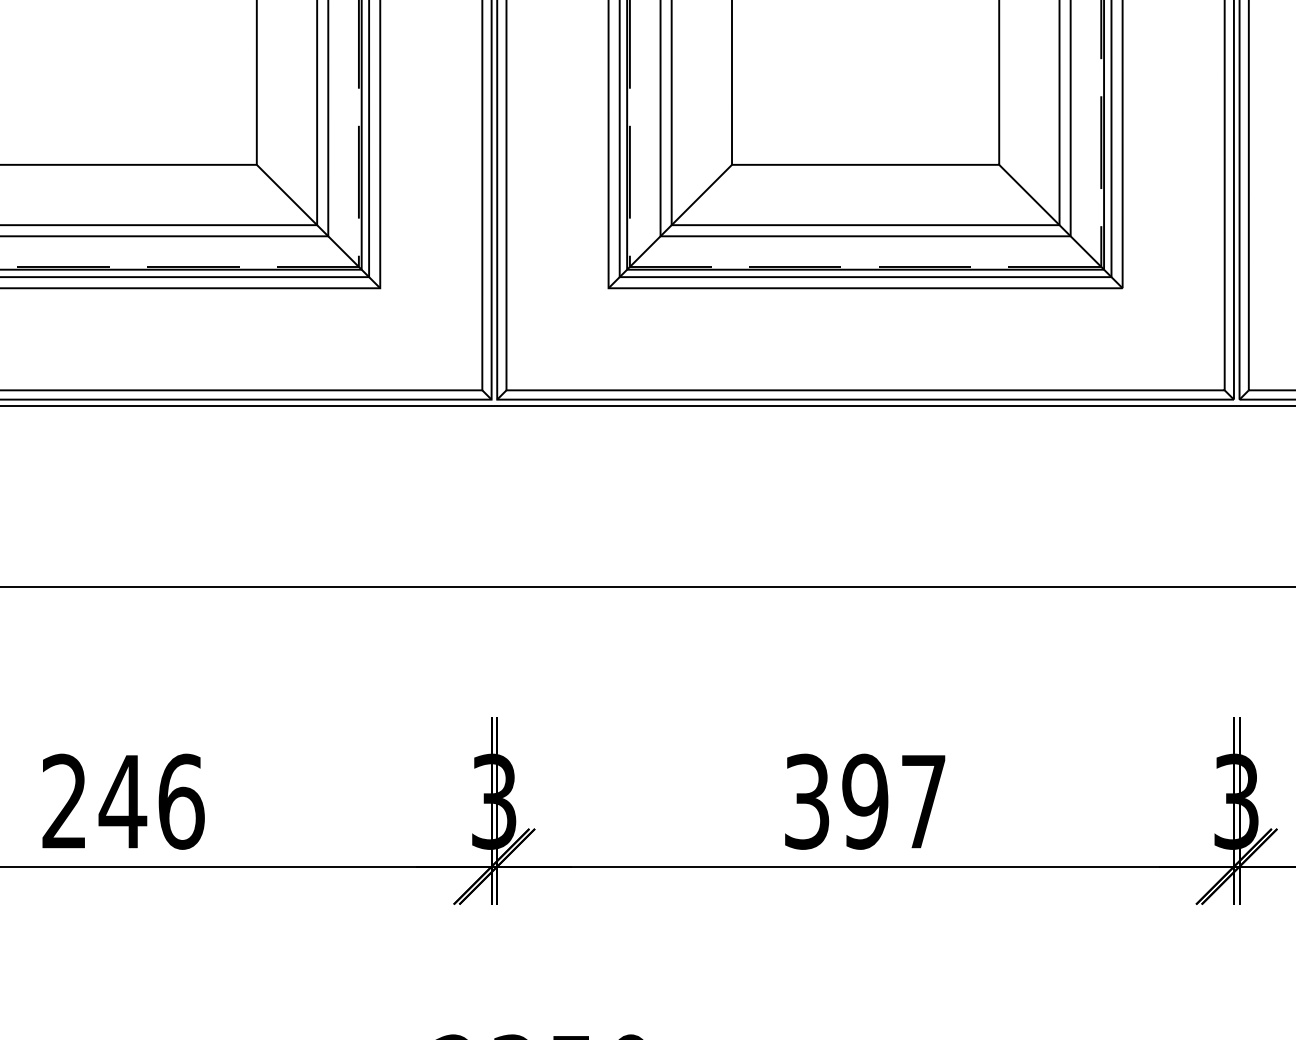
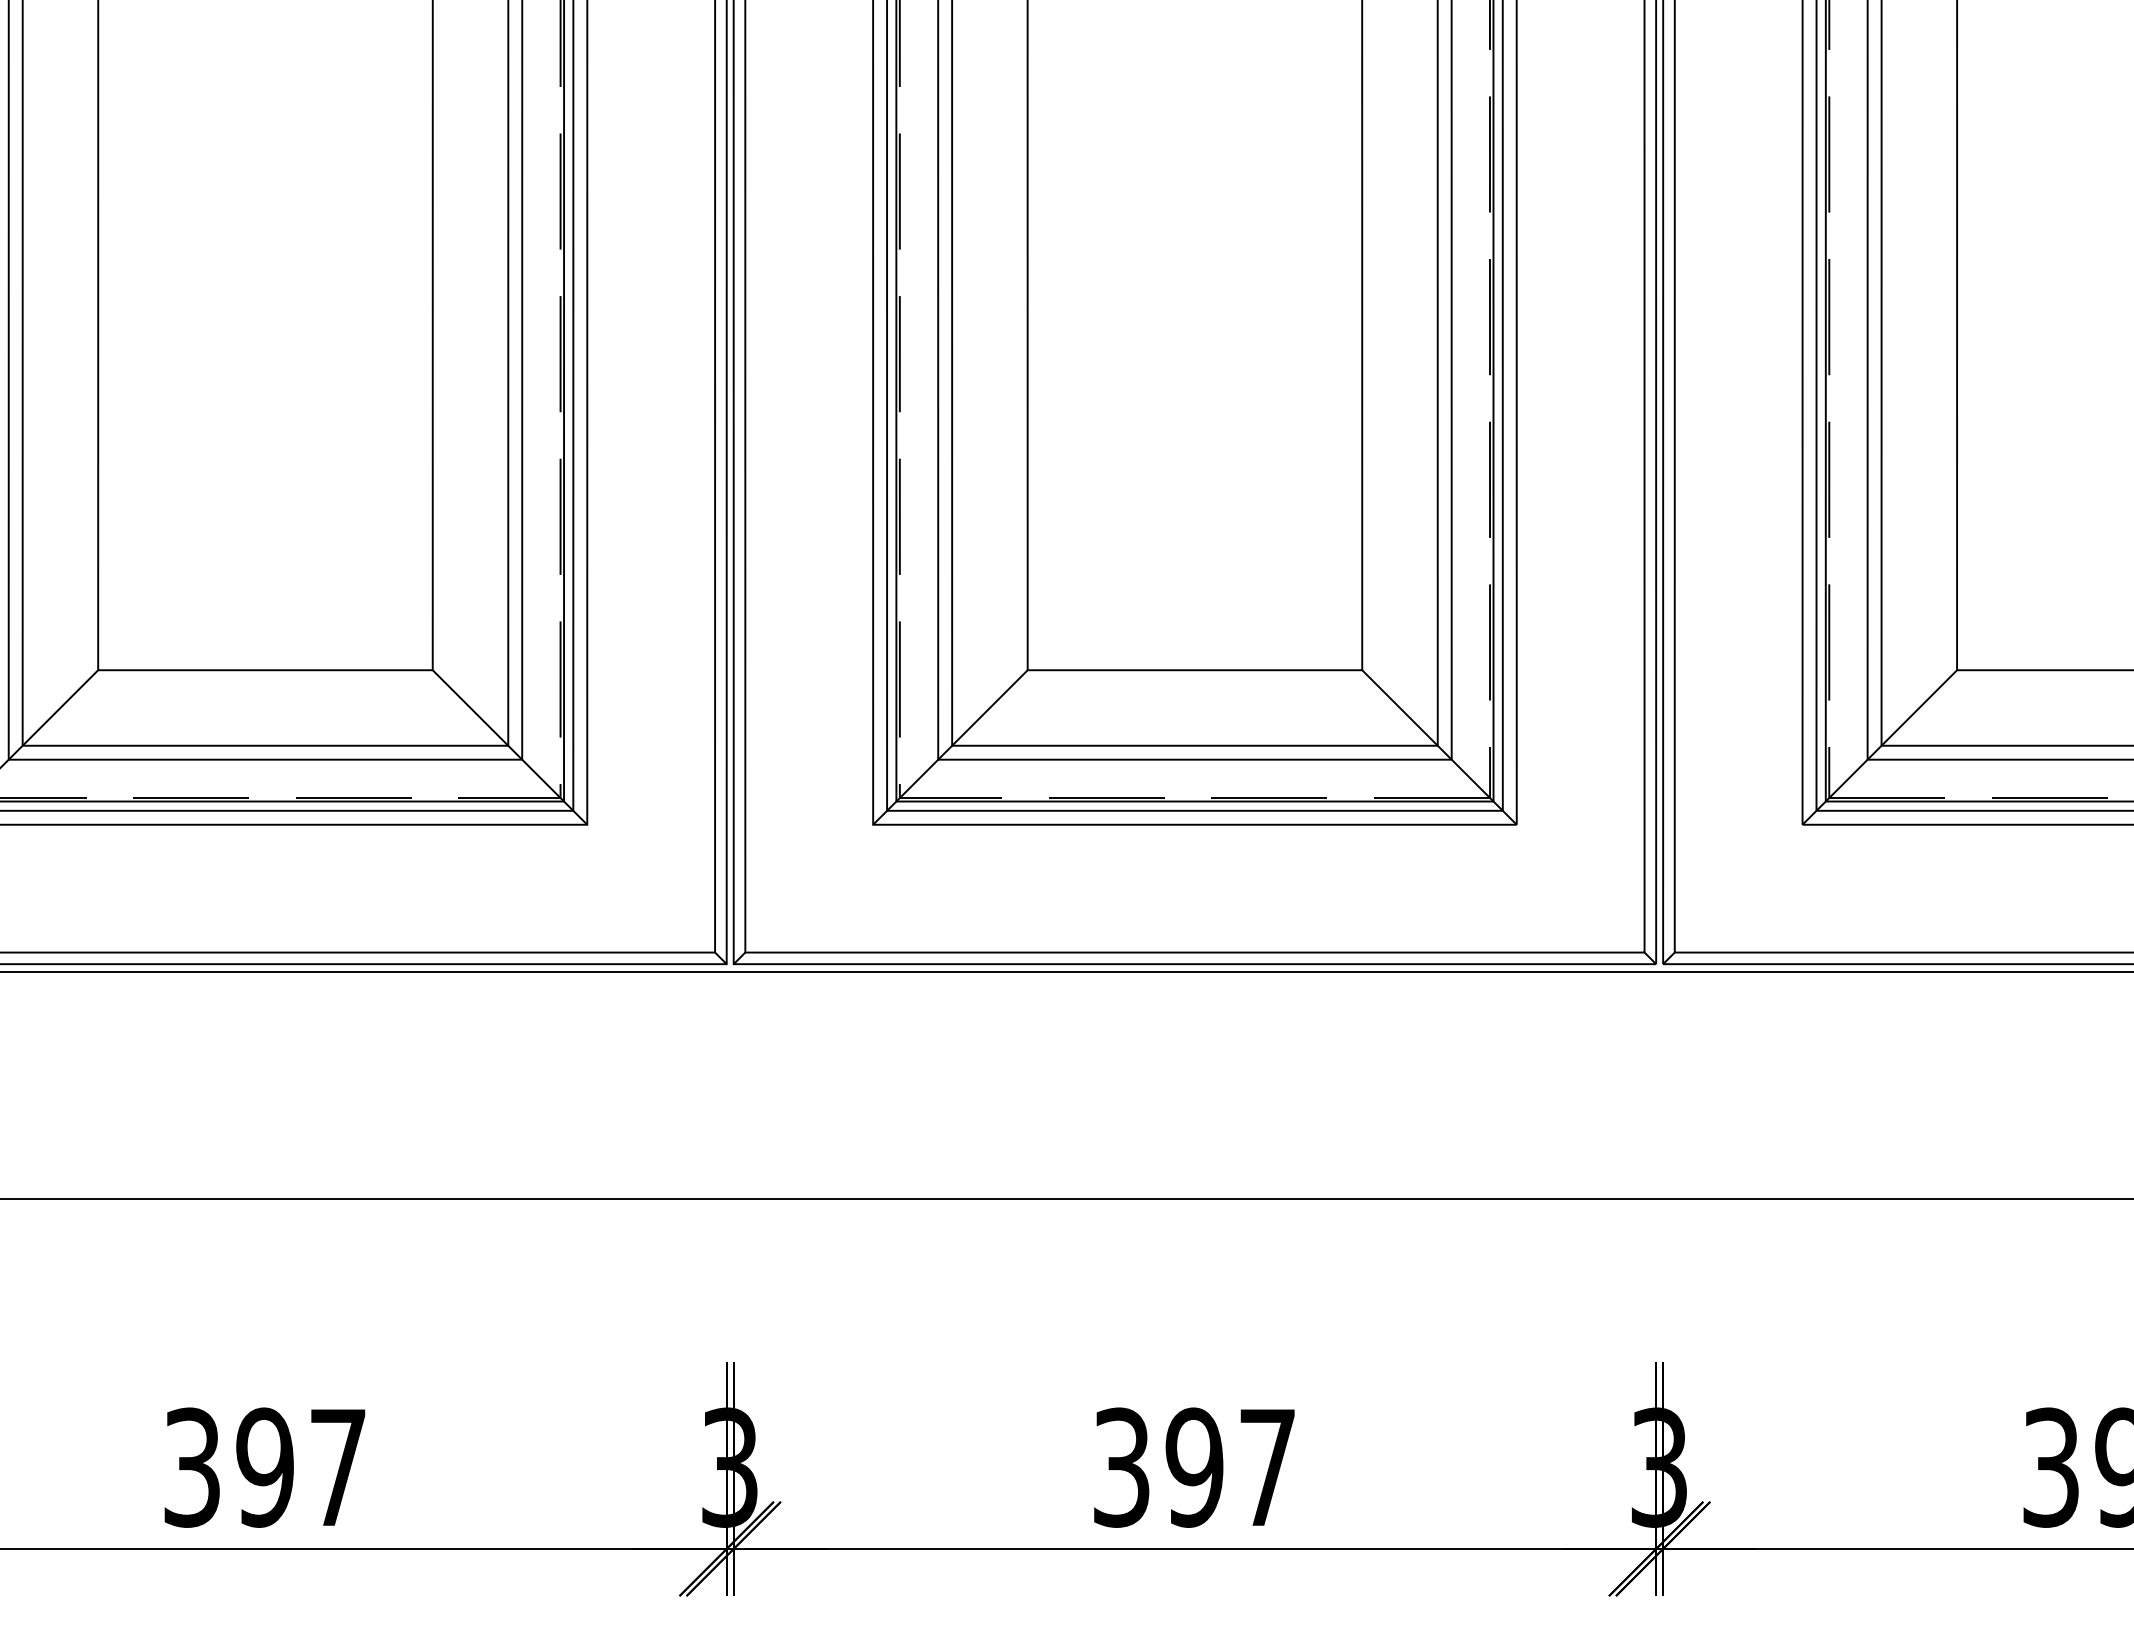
text: (123, 801) -> (265, 1467), 246 -> 397

